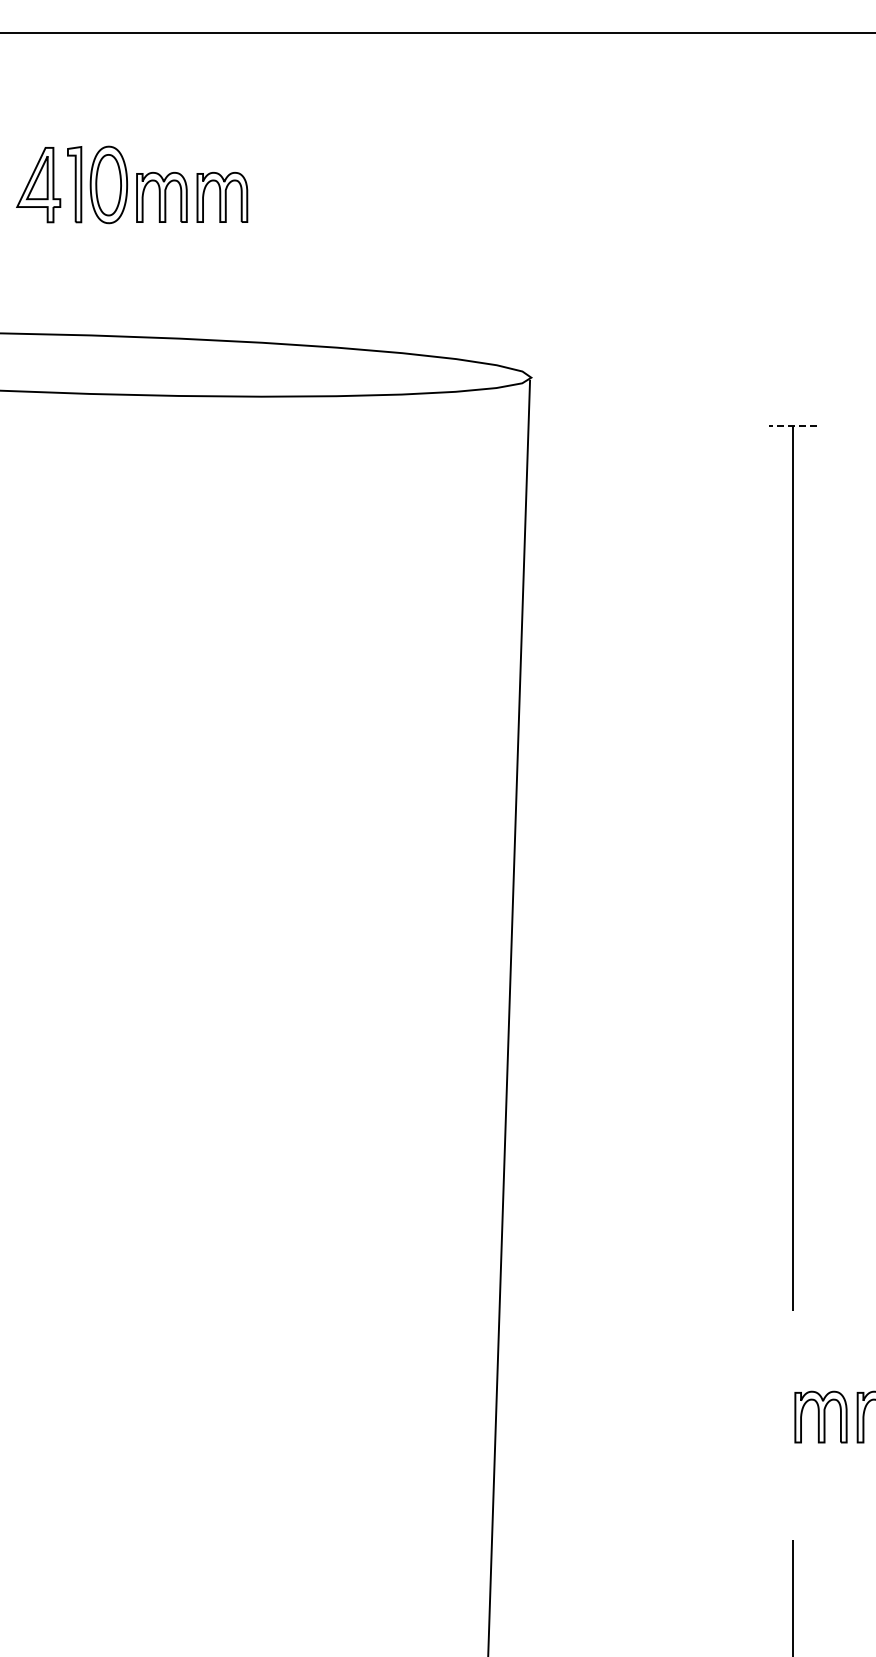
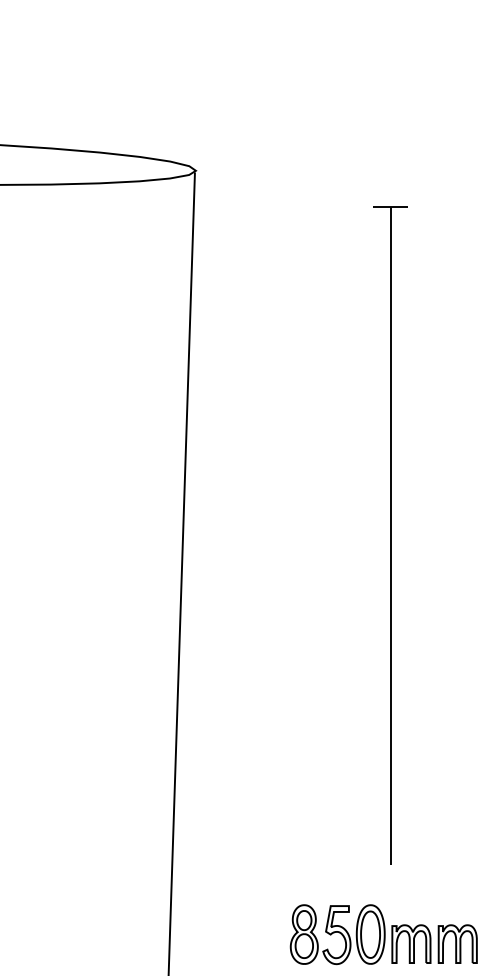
line: (793, 426) -> (390, 207), dashed -> solid
part: (722, 1403) -> (338, 934), added

